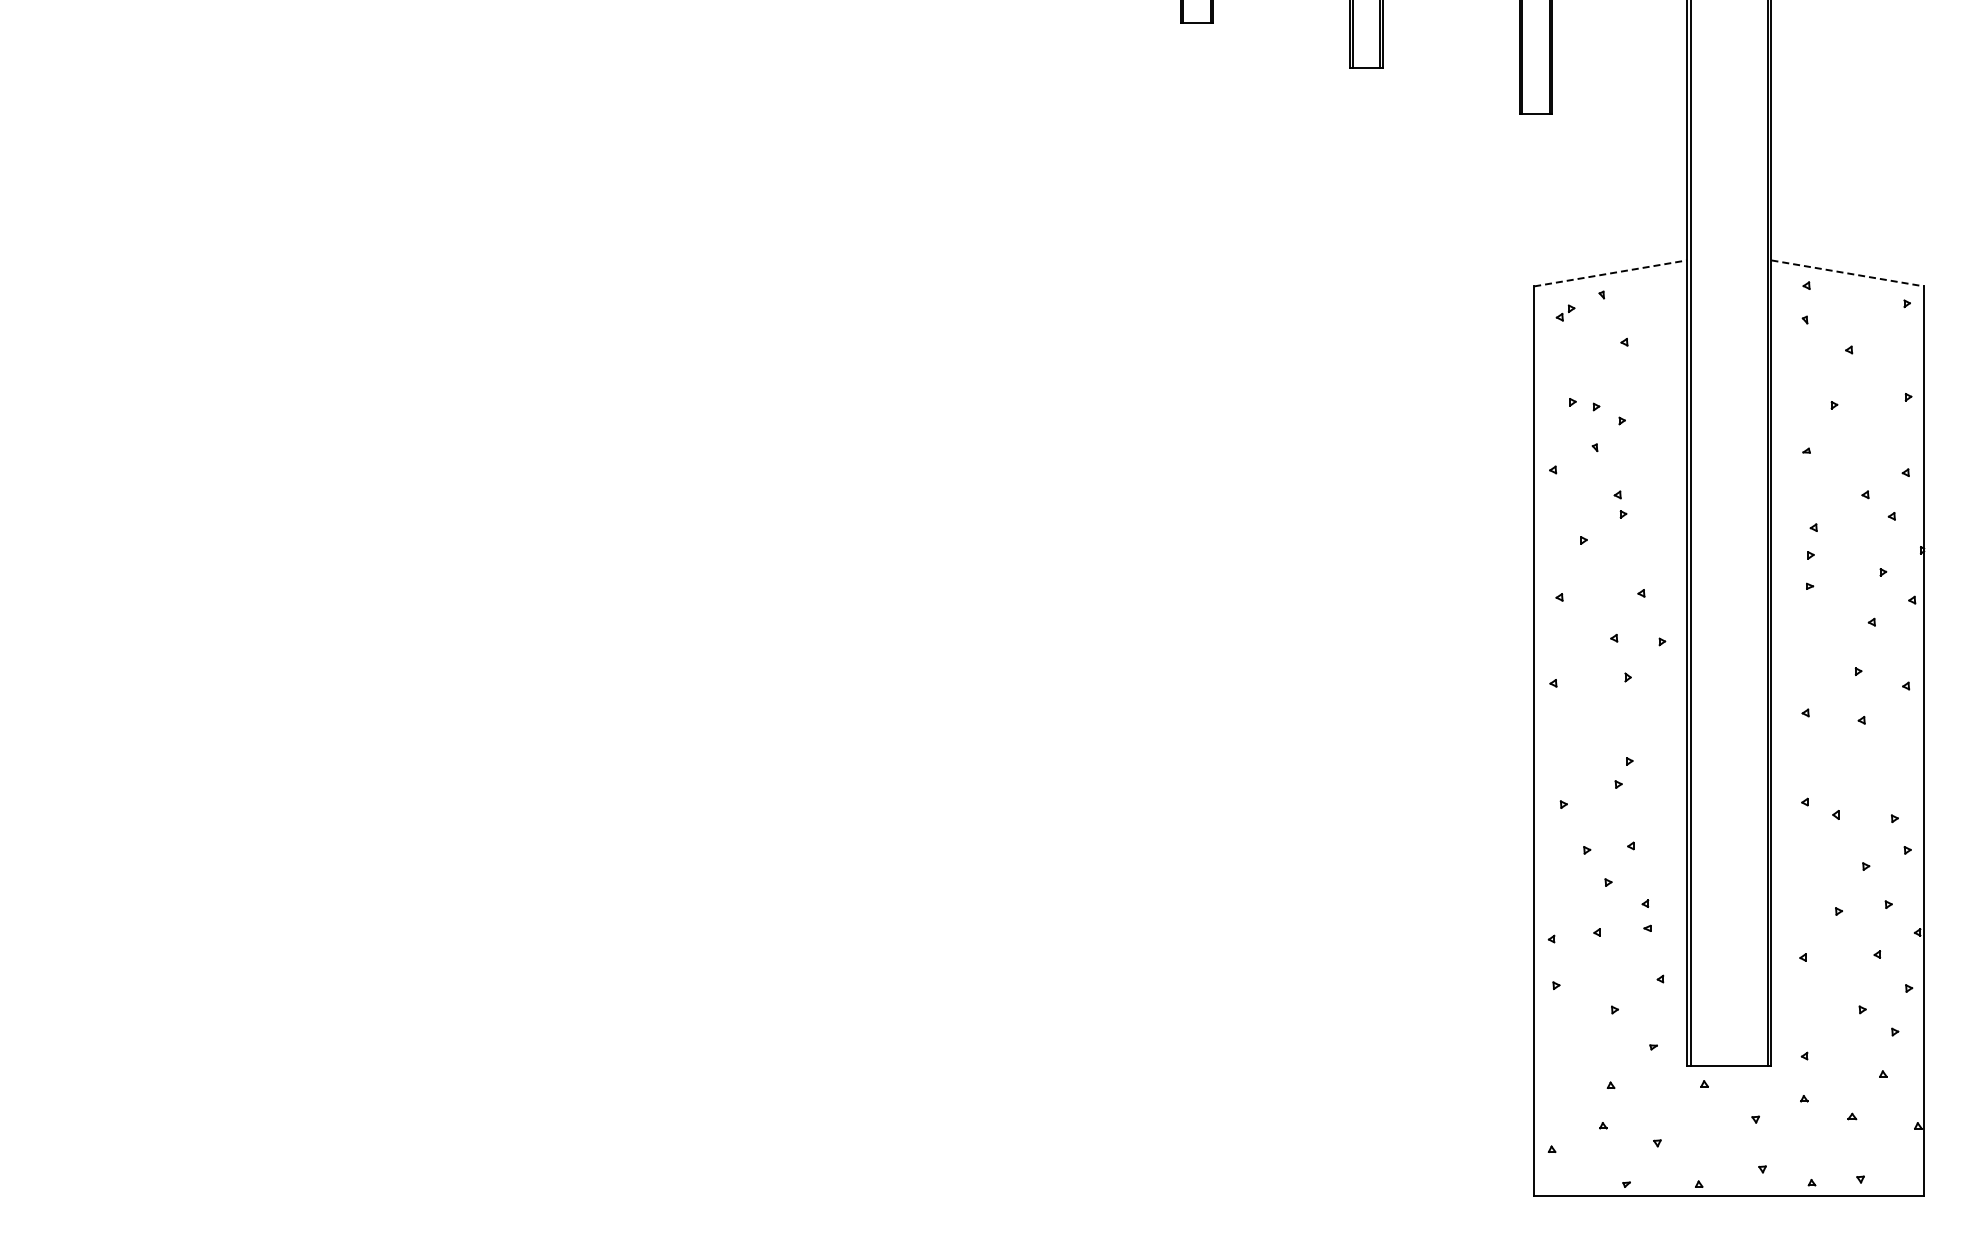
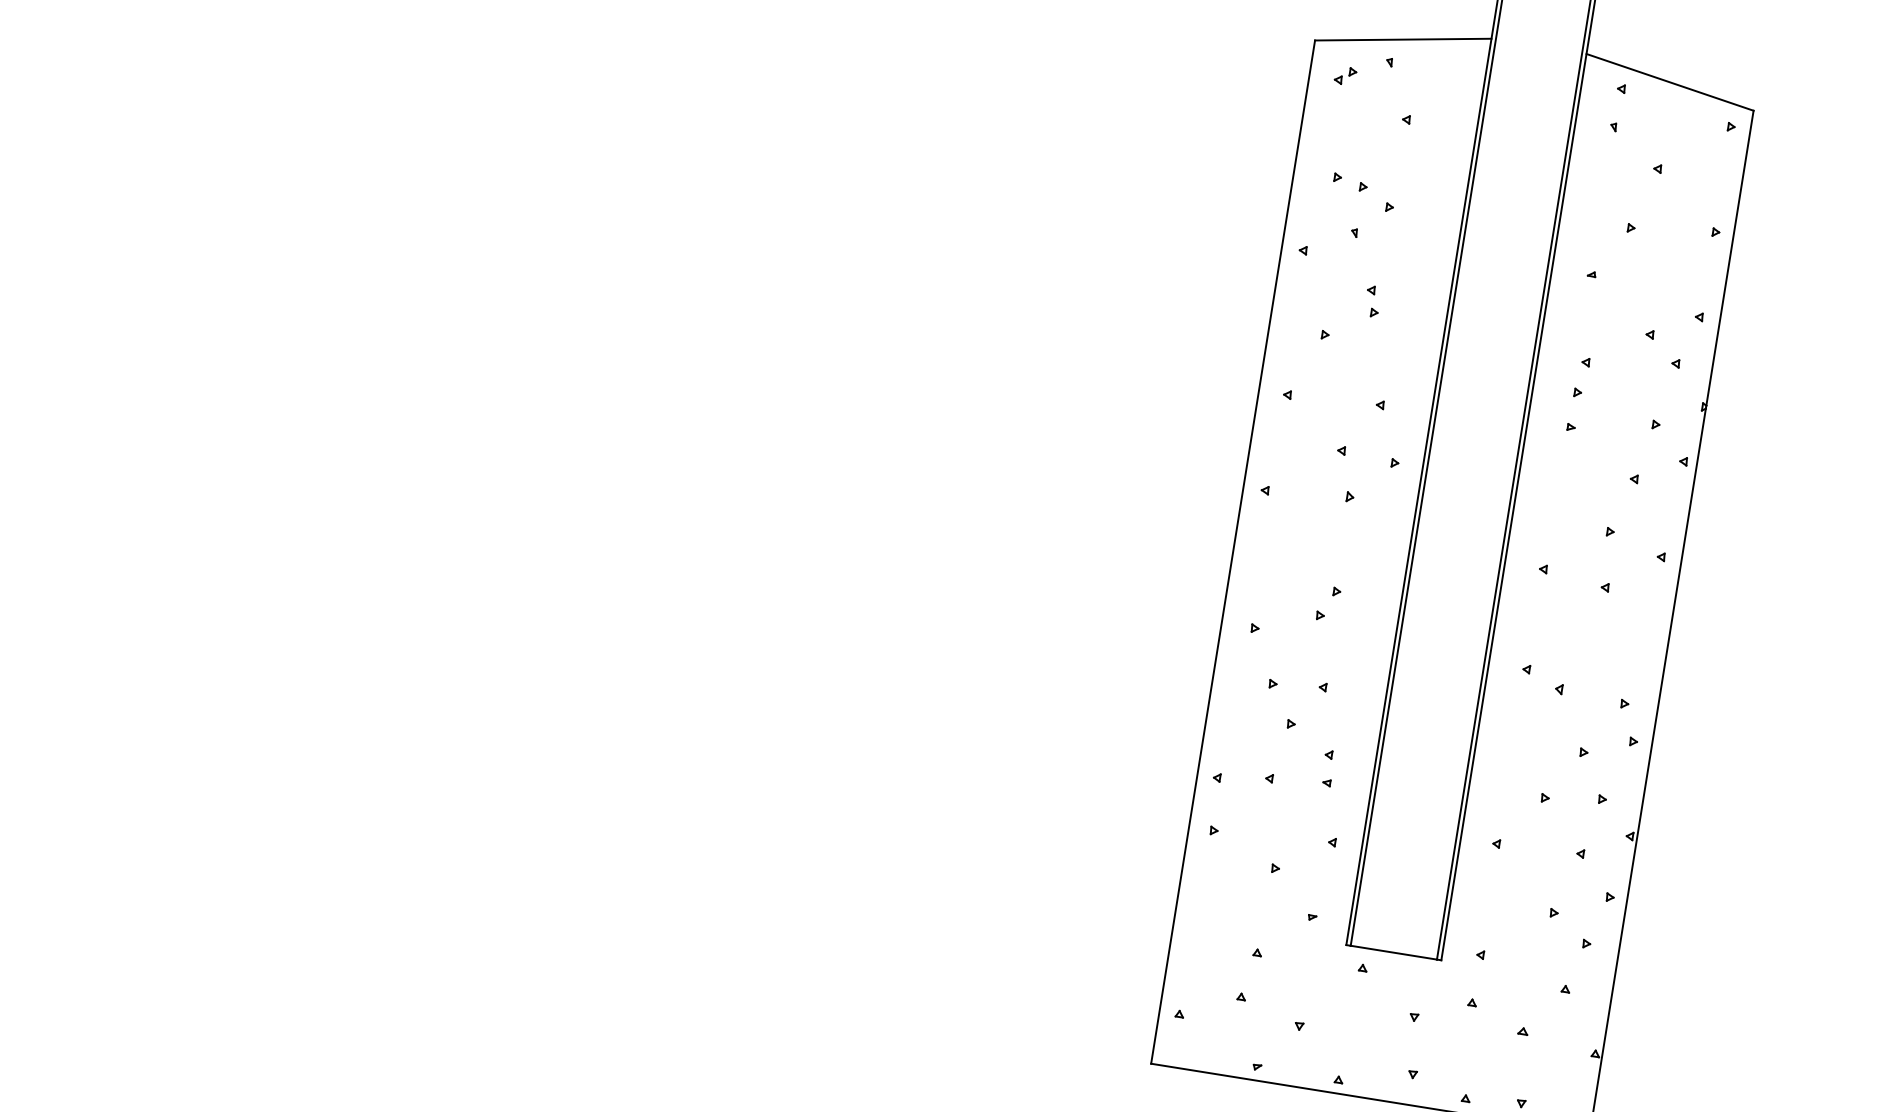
line: (1611, 273) -> (1404, 39), dashed -> solid
line: (1848, 273) -> (1670, 82), dashed -> solid

